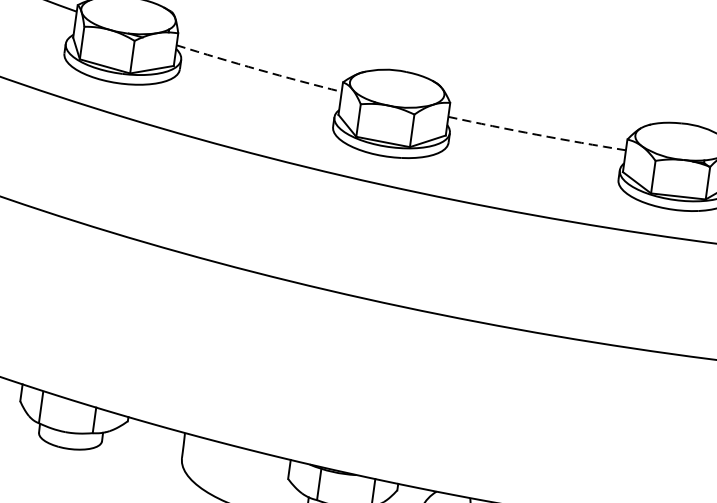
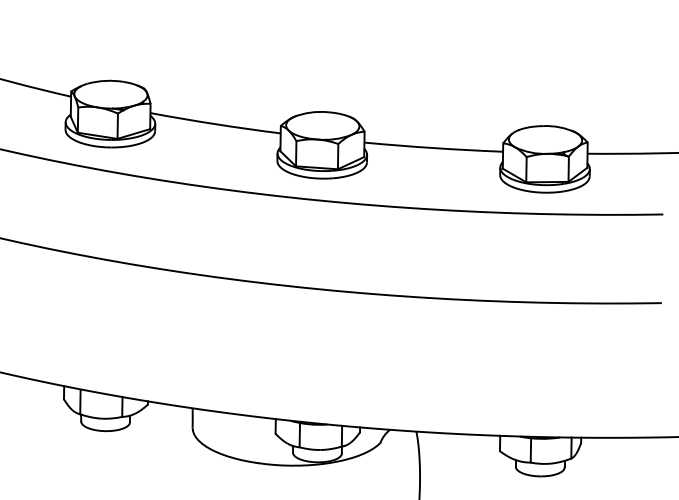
arc: (258, 70) -> (215, 124), dashed -> solid
arc: (536, 135) -> (433, 148), dashed -> solid

